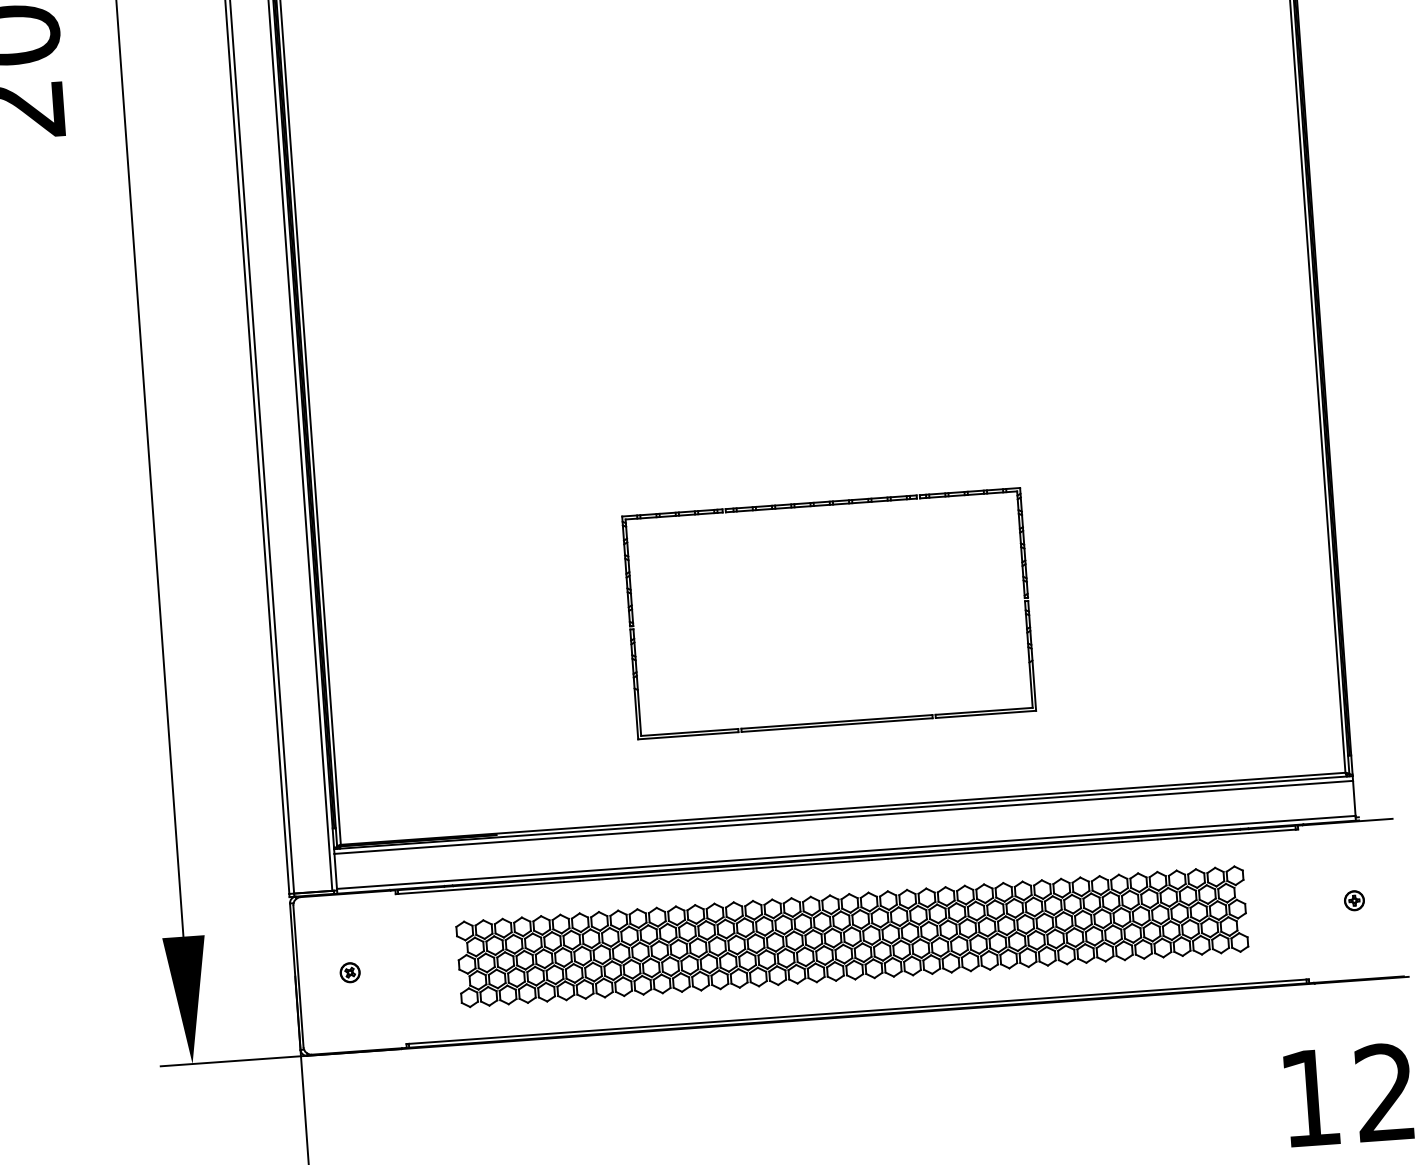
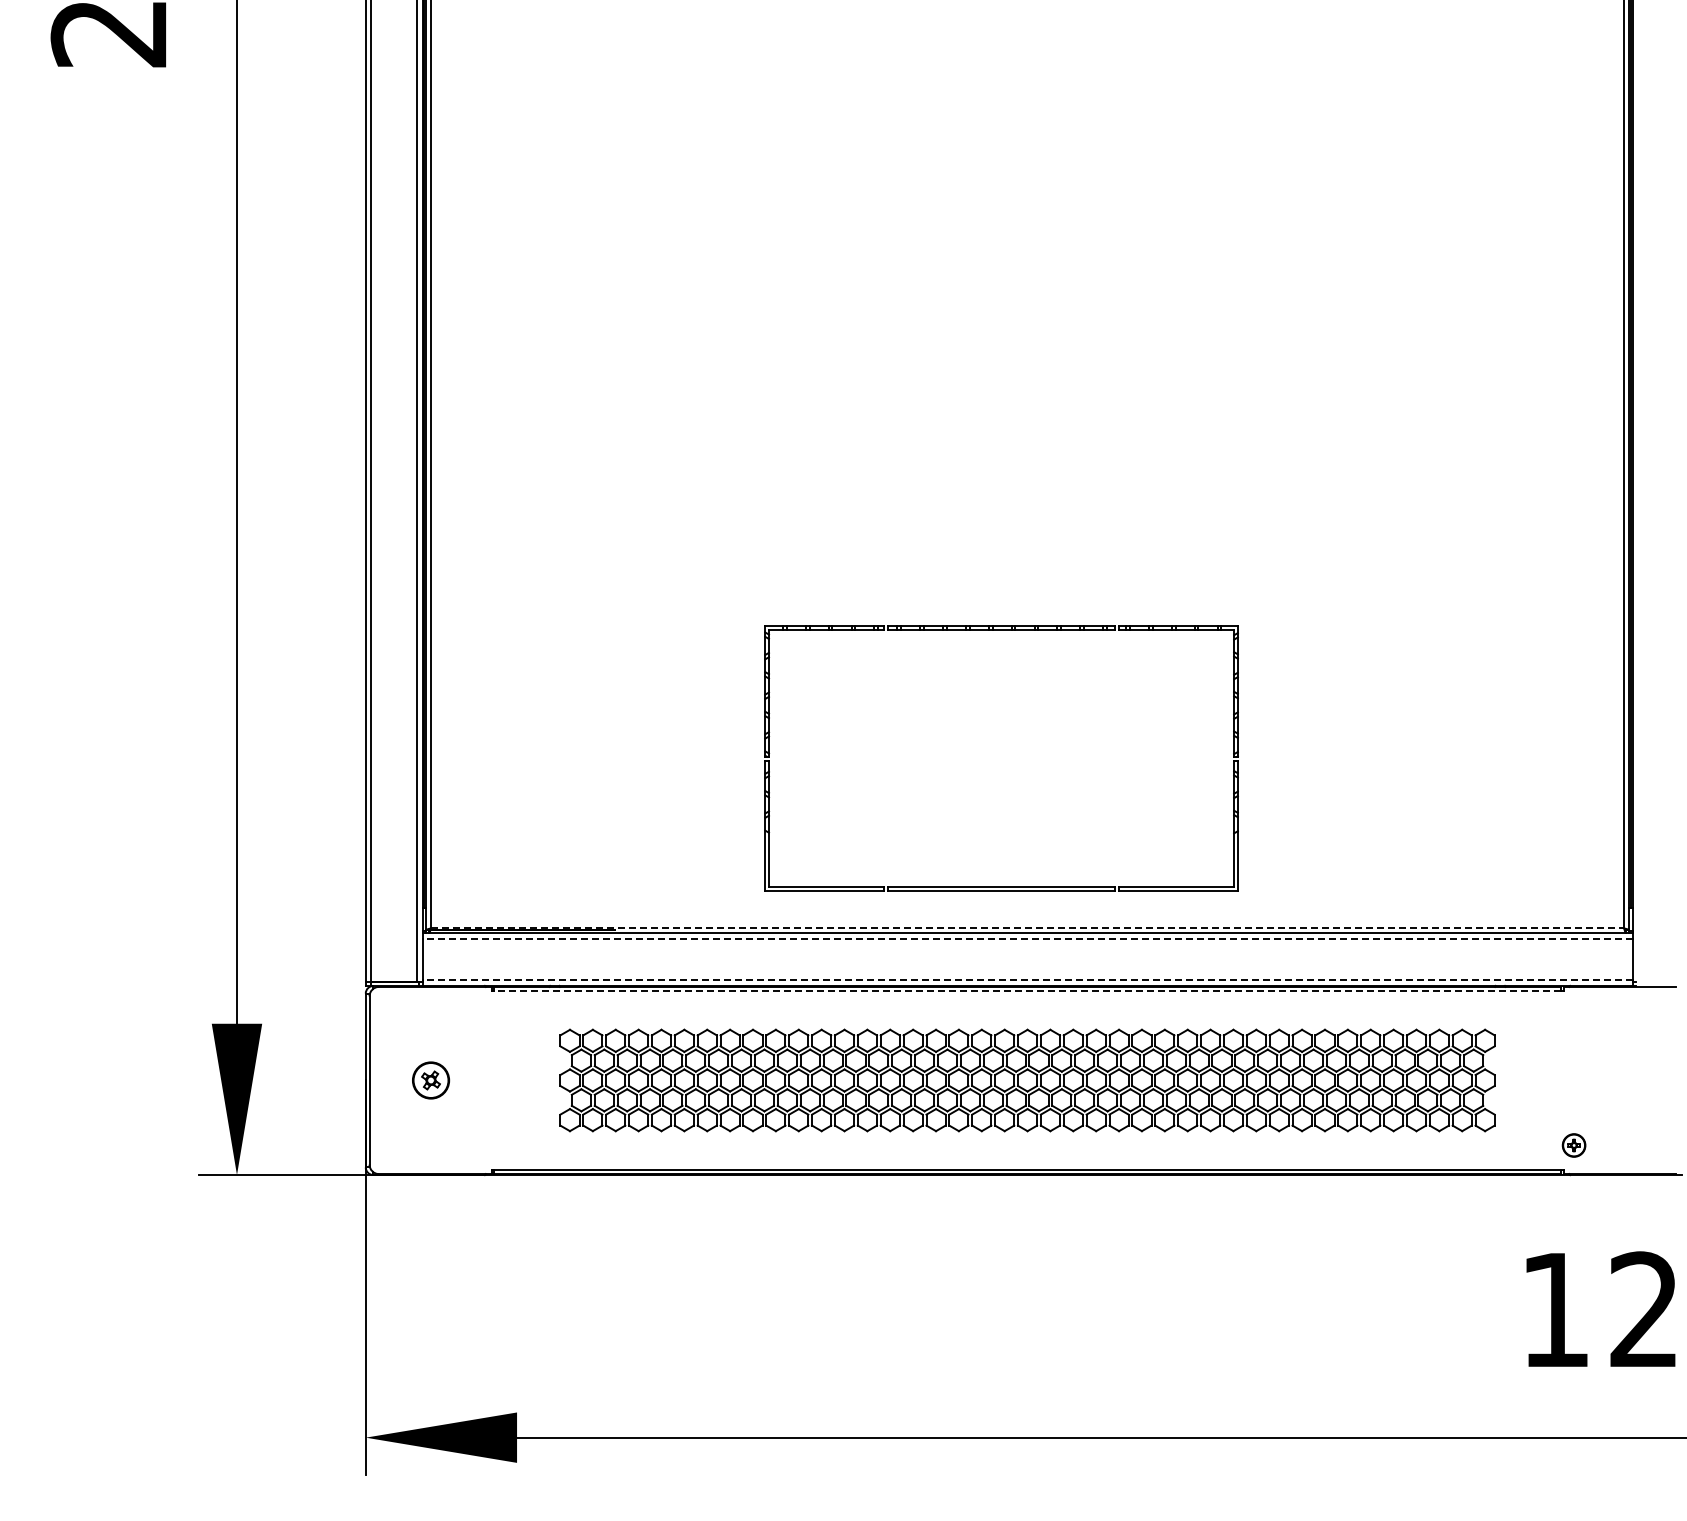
part: (821, 505) -> (1001, 630), moved
line: (843, 808) -> (1027, 928), solid -> dashed
line: (843, 817) -> (1027, 938), solid -> dashed
line: (846, 852) -> (1027, 980), solid -> dashed
line: (846, 861) -> (1027, 991), solid -> dashed
part: (1353, 900) -> (1573, 1145), moved
part: (349, 972) -> (430, 1080), size x1.6

